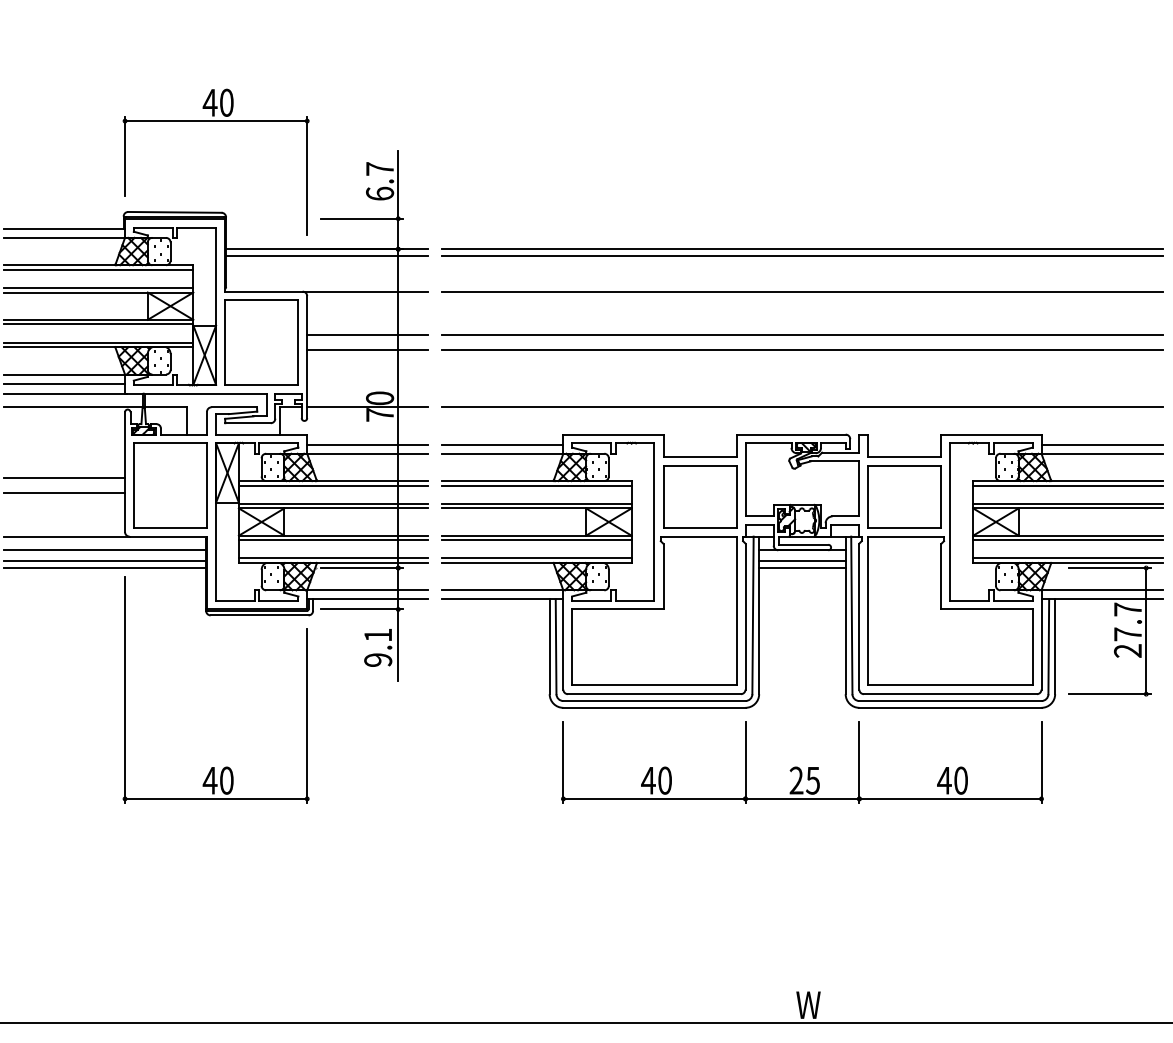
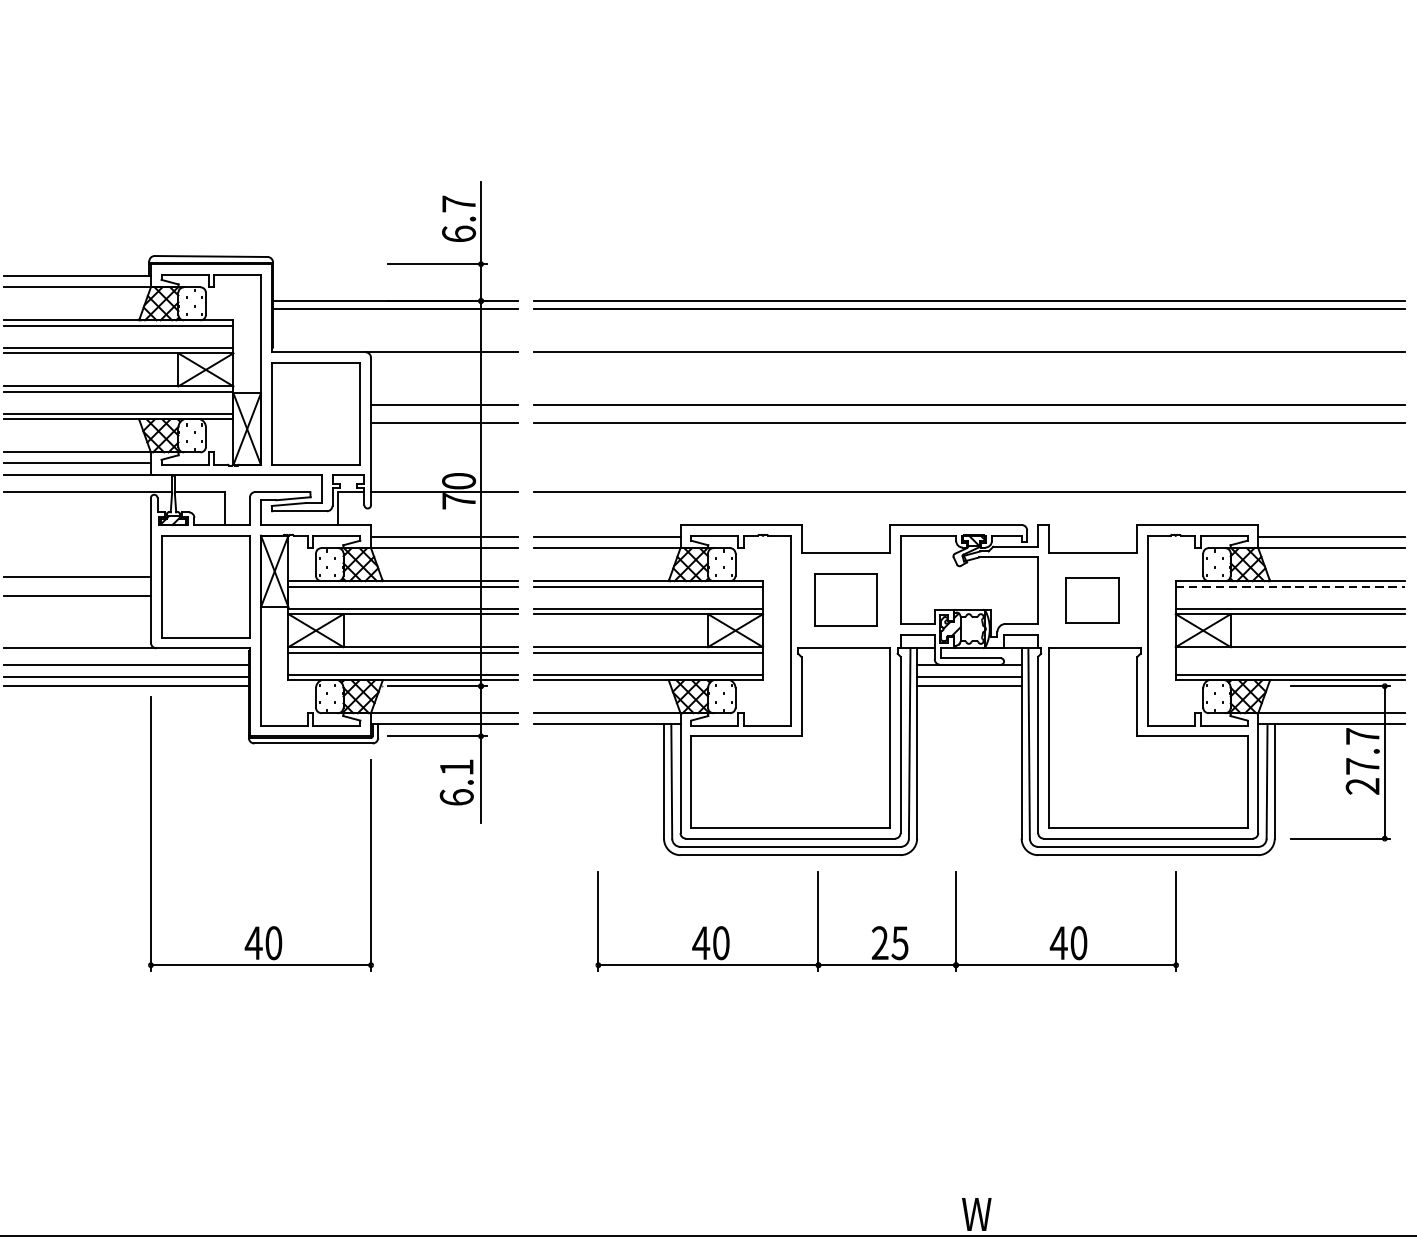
part: (215, 121) -> (260, 146), removed
line: (1067, 485) -> (1289, 586), solid -> dashed
part: (700, 496) -> (846, 599), size x0.7
part: (904, 496) -> (1092, 599), size x0.6
line: (1067, 540) -> (1289, 652), removed
text: (378, 659) -> (457, 796), 9.1 -> 6.1
part: (802, 762) -> (887, 921), moved

